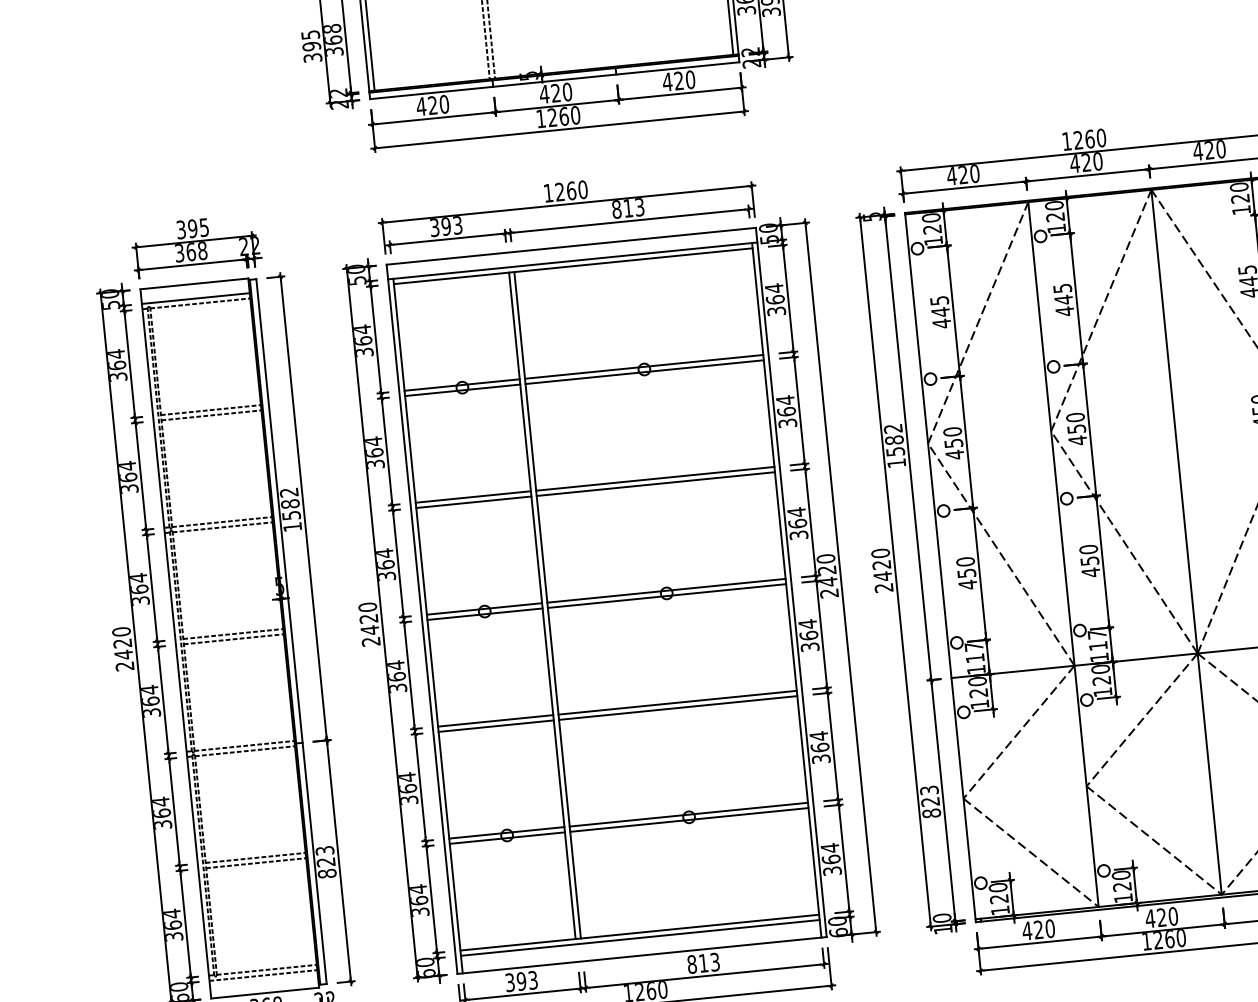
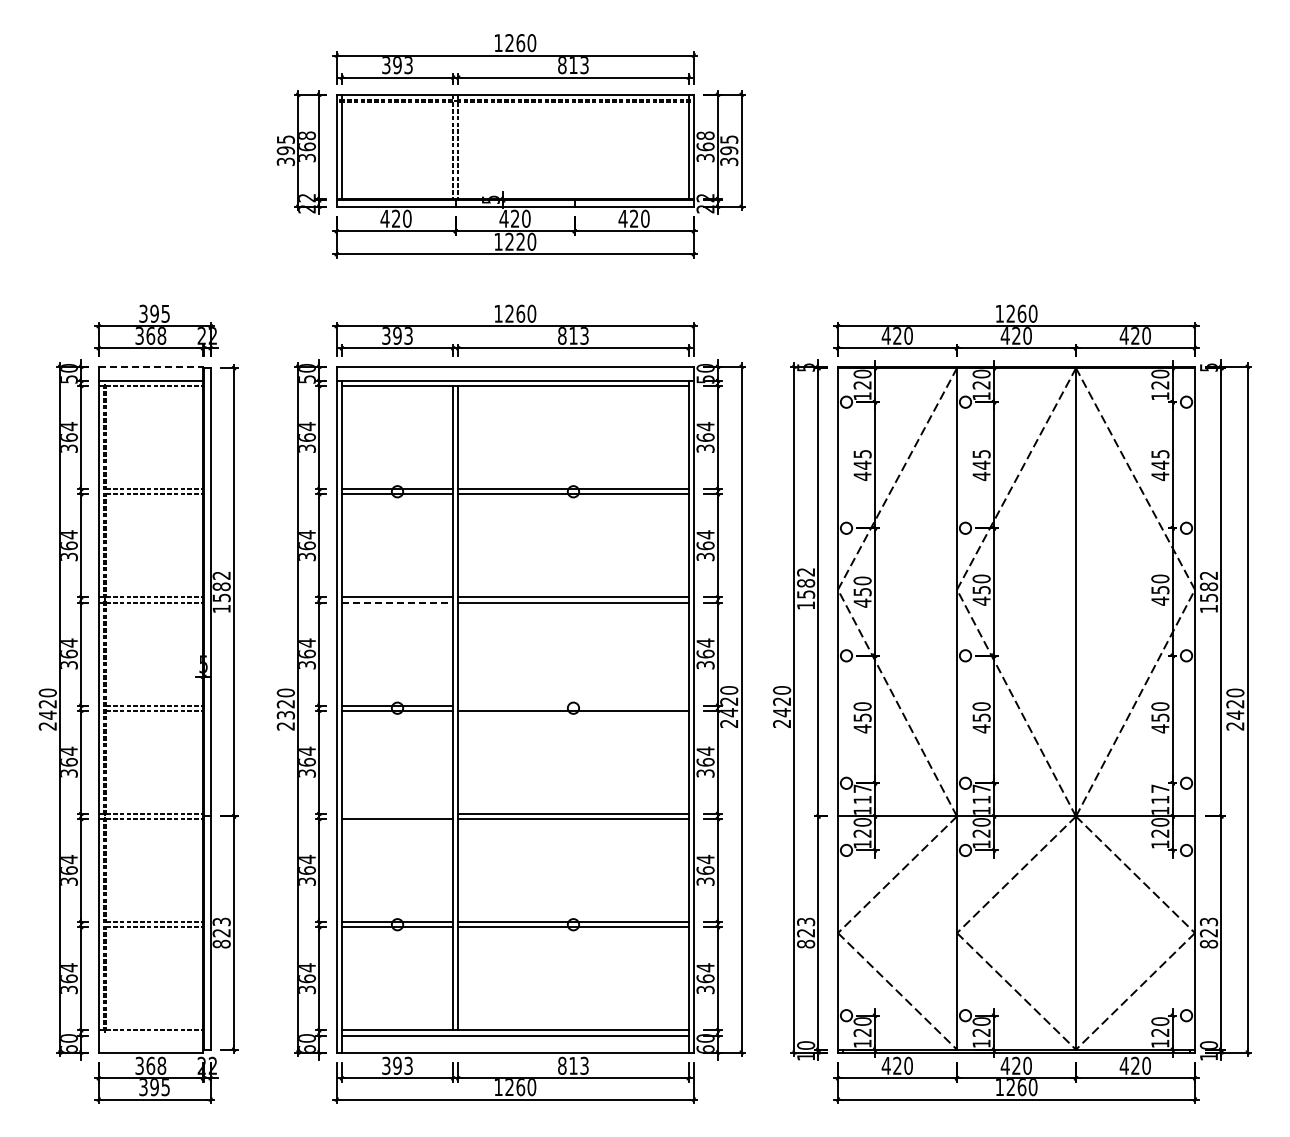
text: (563, 116) -> (520, 241), 1260 -> 1220
line: (195, 283) -> (151, 366), solid -> dashed
line: (473, 502) -> (397, 602), solid -> dashed
line: (666, 590) -> (573, 705), removed
text: (369, 629) -> (285, 714), 2420 -> 2320
line: (495, 720) -> (397, 813), removed
line: (263, 975) -> (150, 1035), removed

